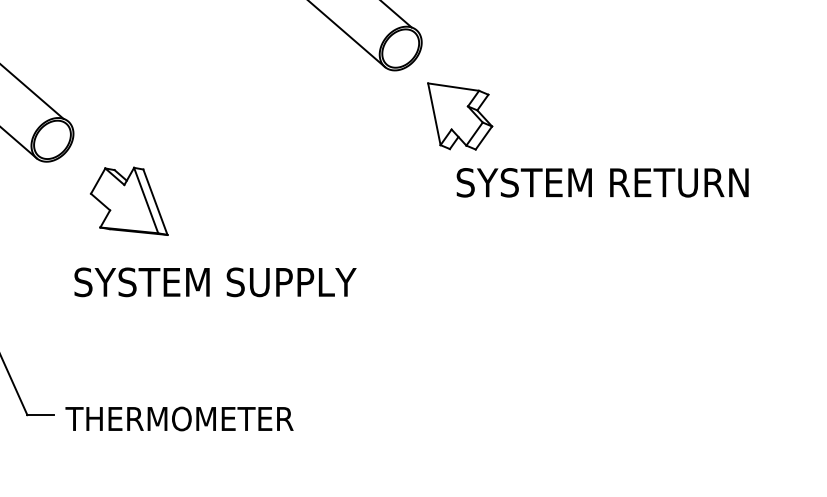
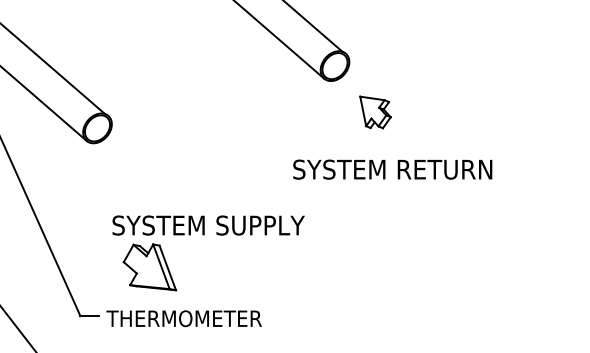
part: (460, 116) -> (375, 112), size x0.7
text: (602, 182) -> (392, 169), moved
part: (128, 201) -> (149, 267), moved

